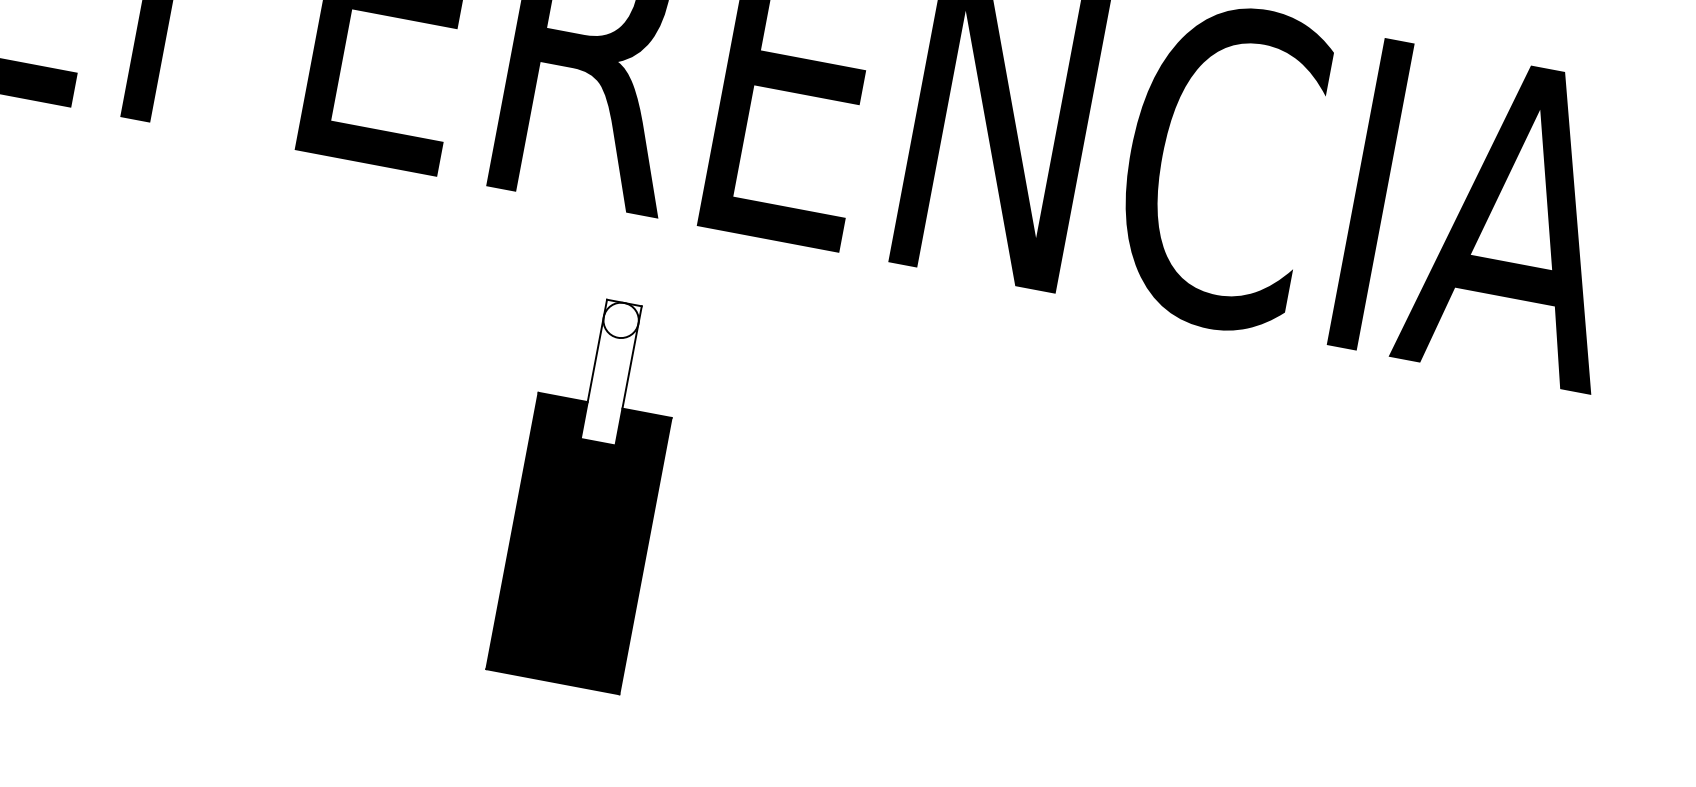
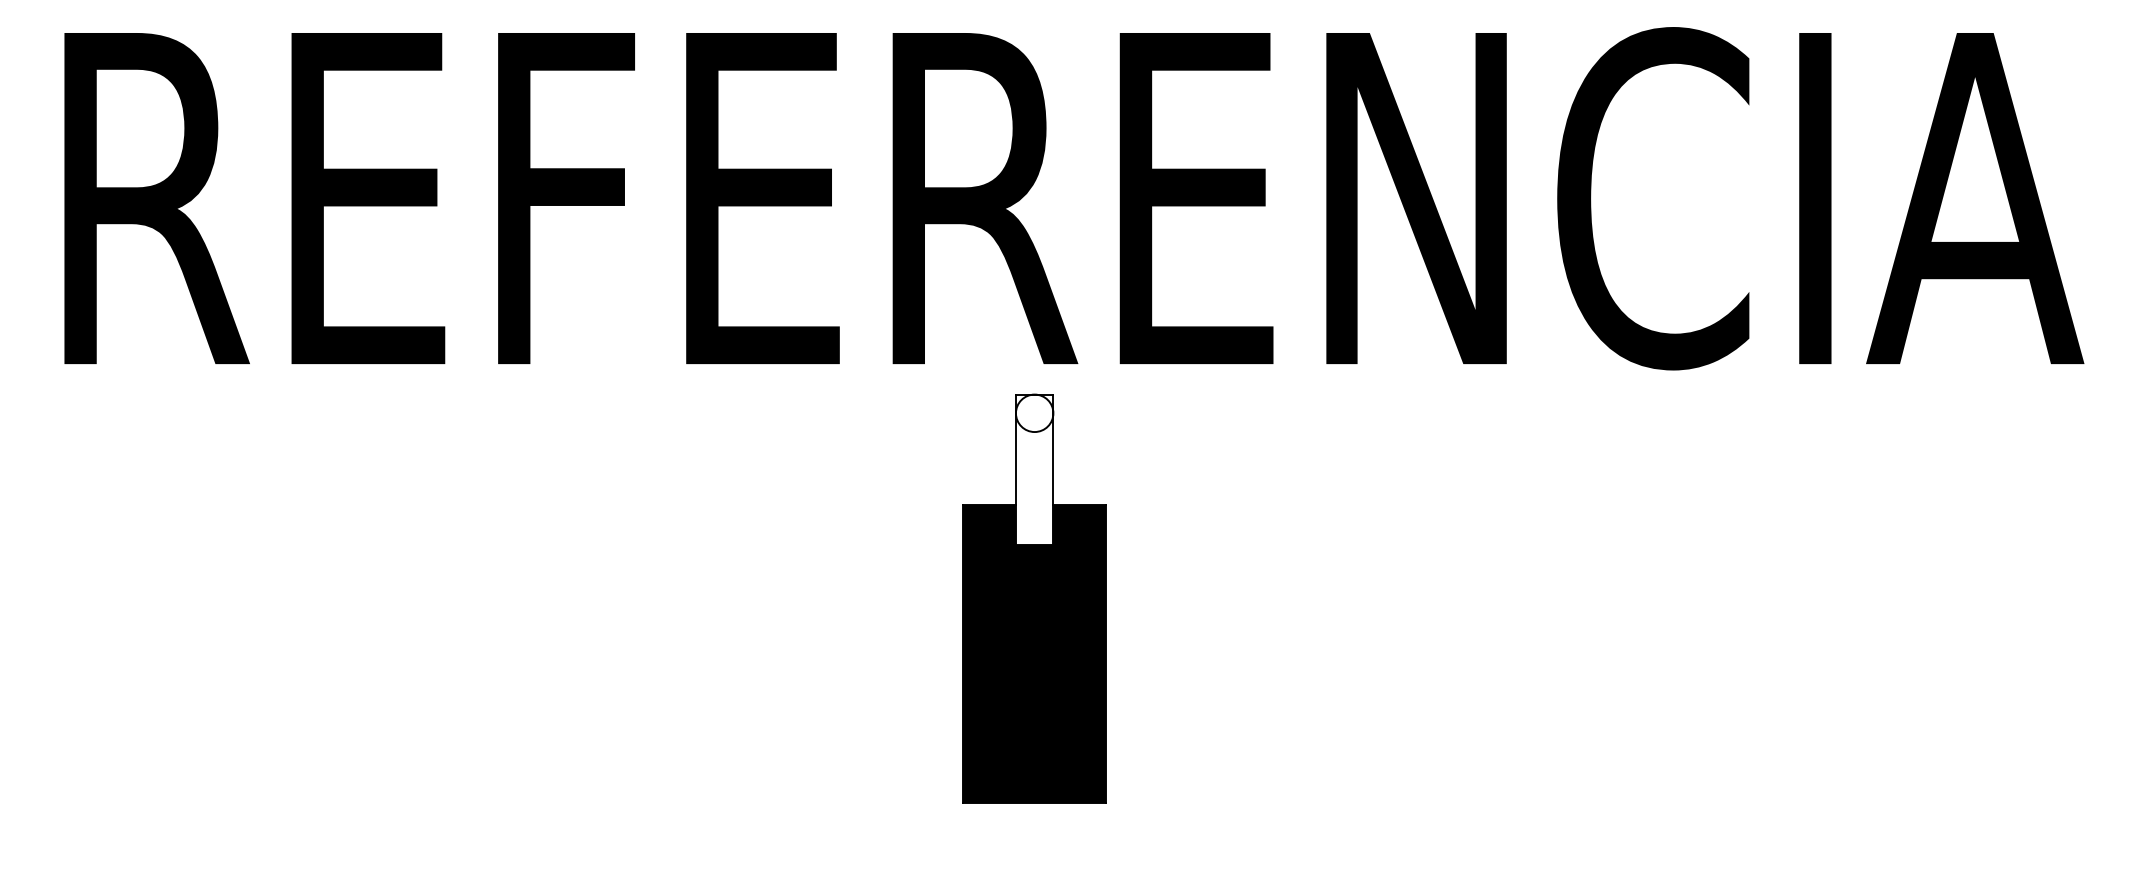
part: (588, 492) -> (1034, 598), moved

